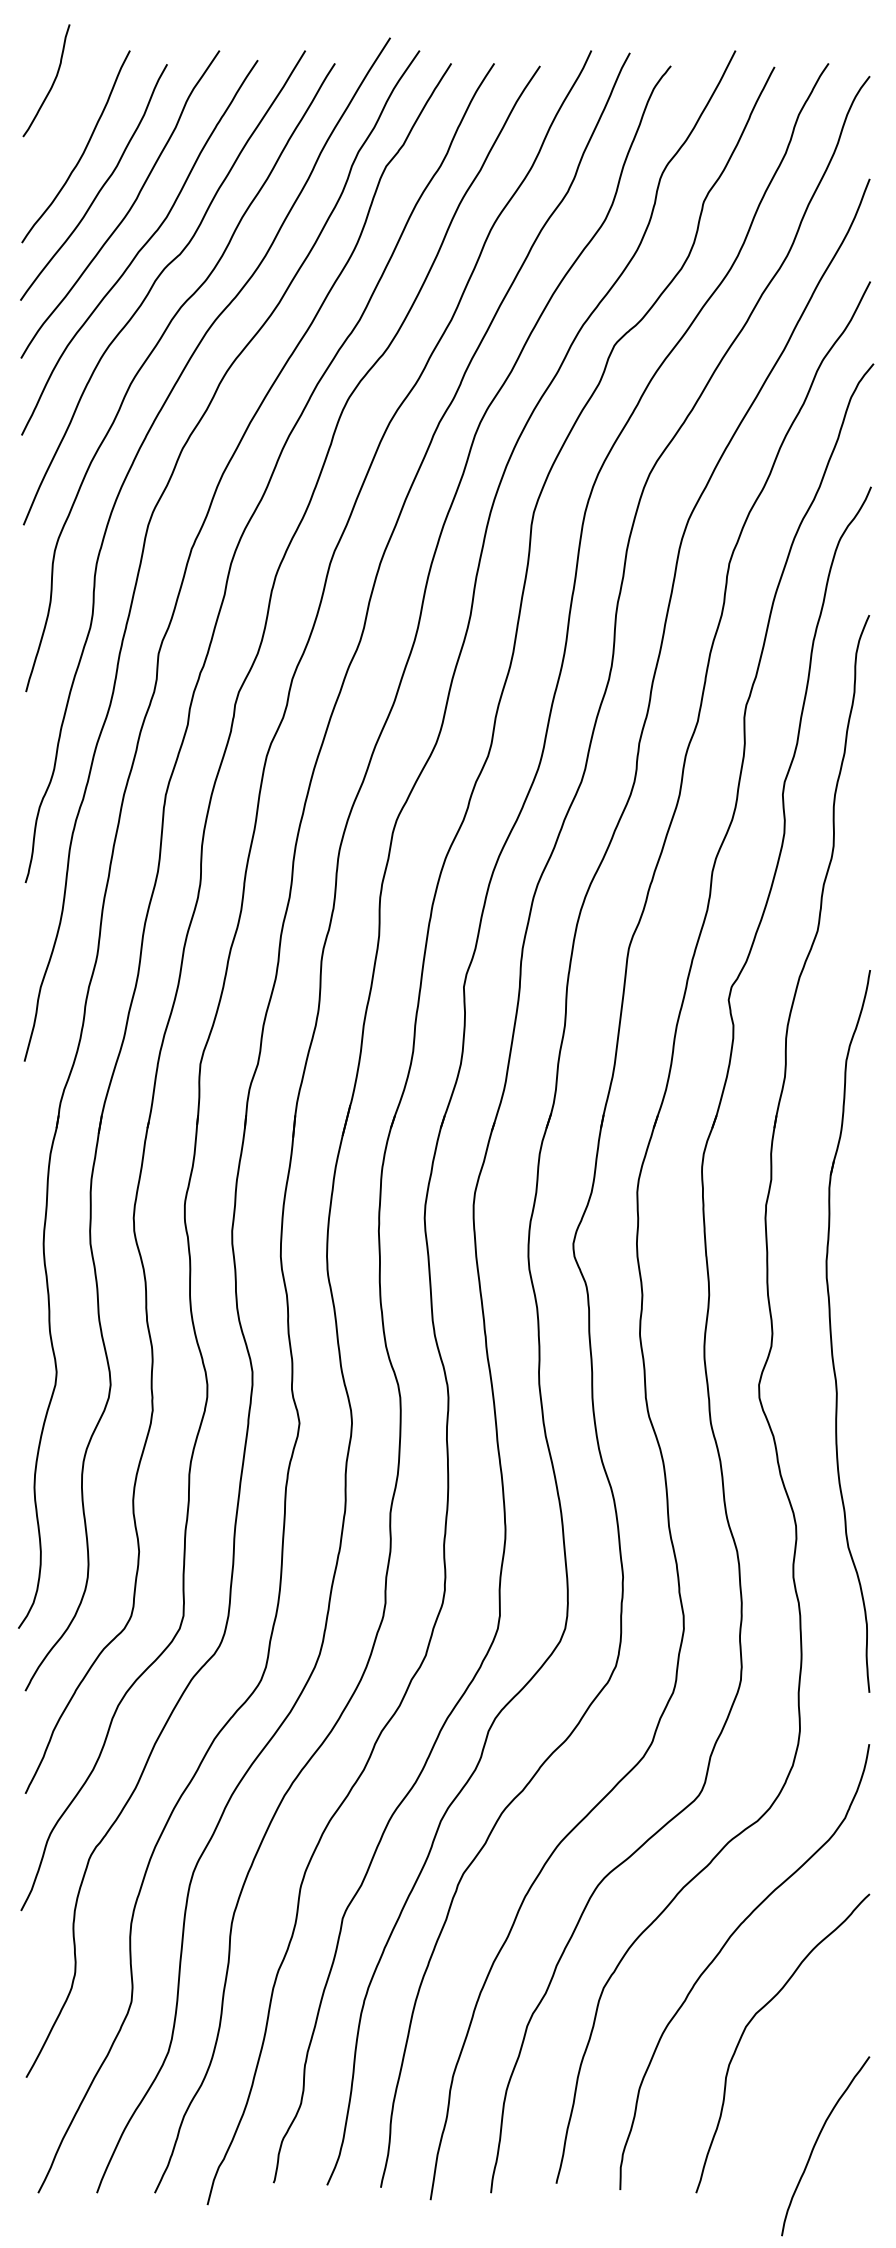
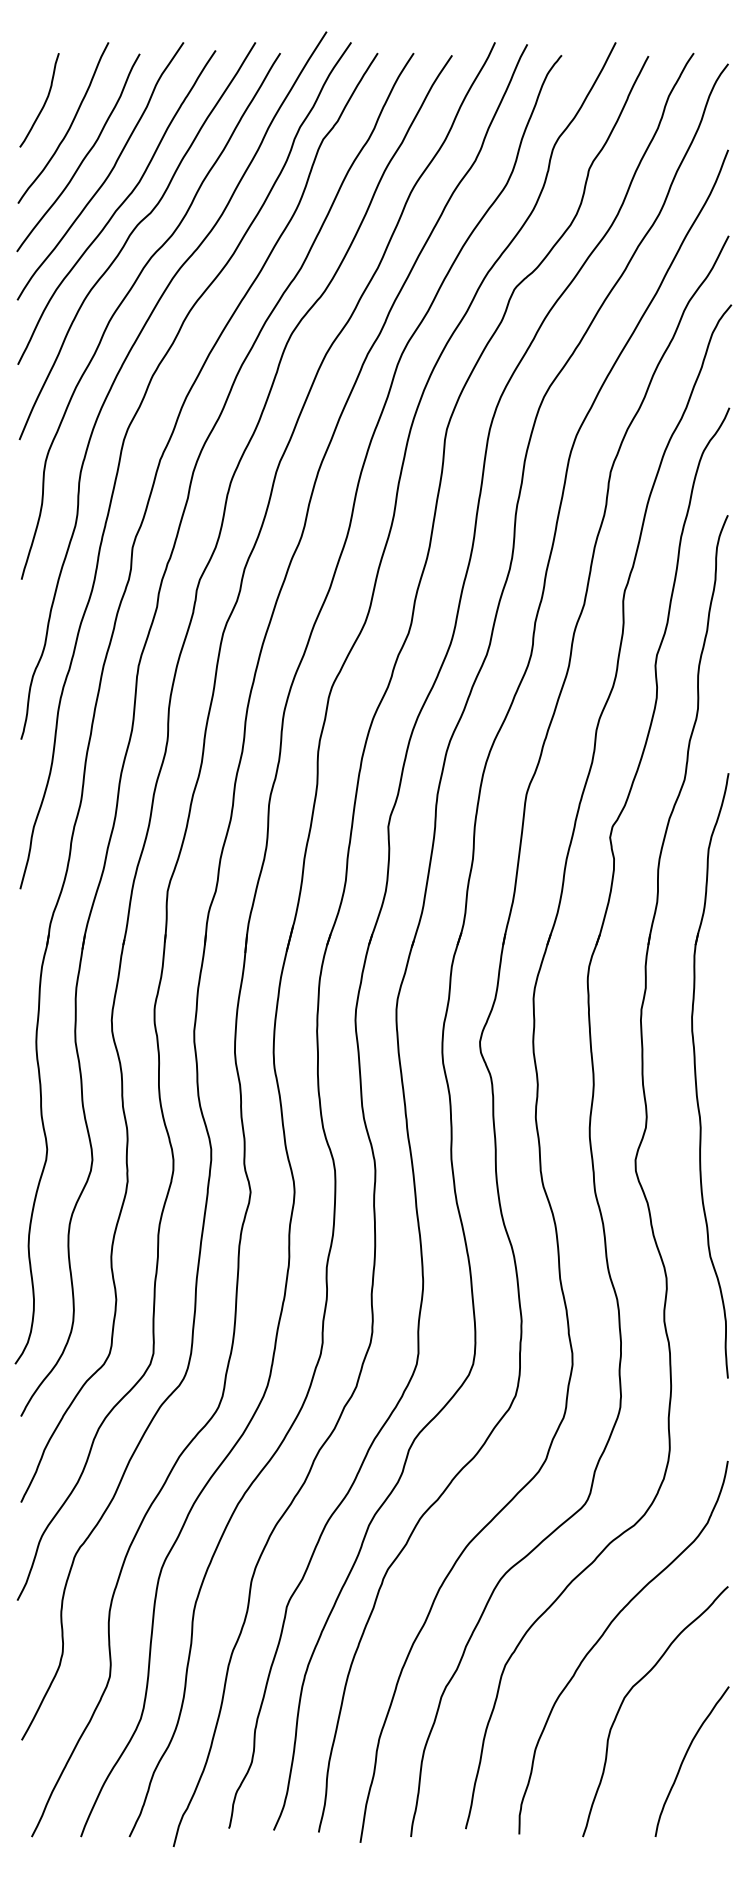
curve: (52, 82) -> (44, 101), moved
part: (831, 1331) -> (696, 1075), moved
curve: (817, 2141) -> (685, 1757), moved

